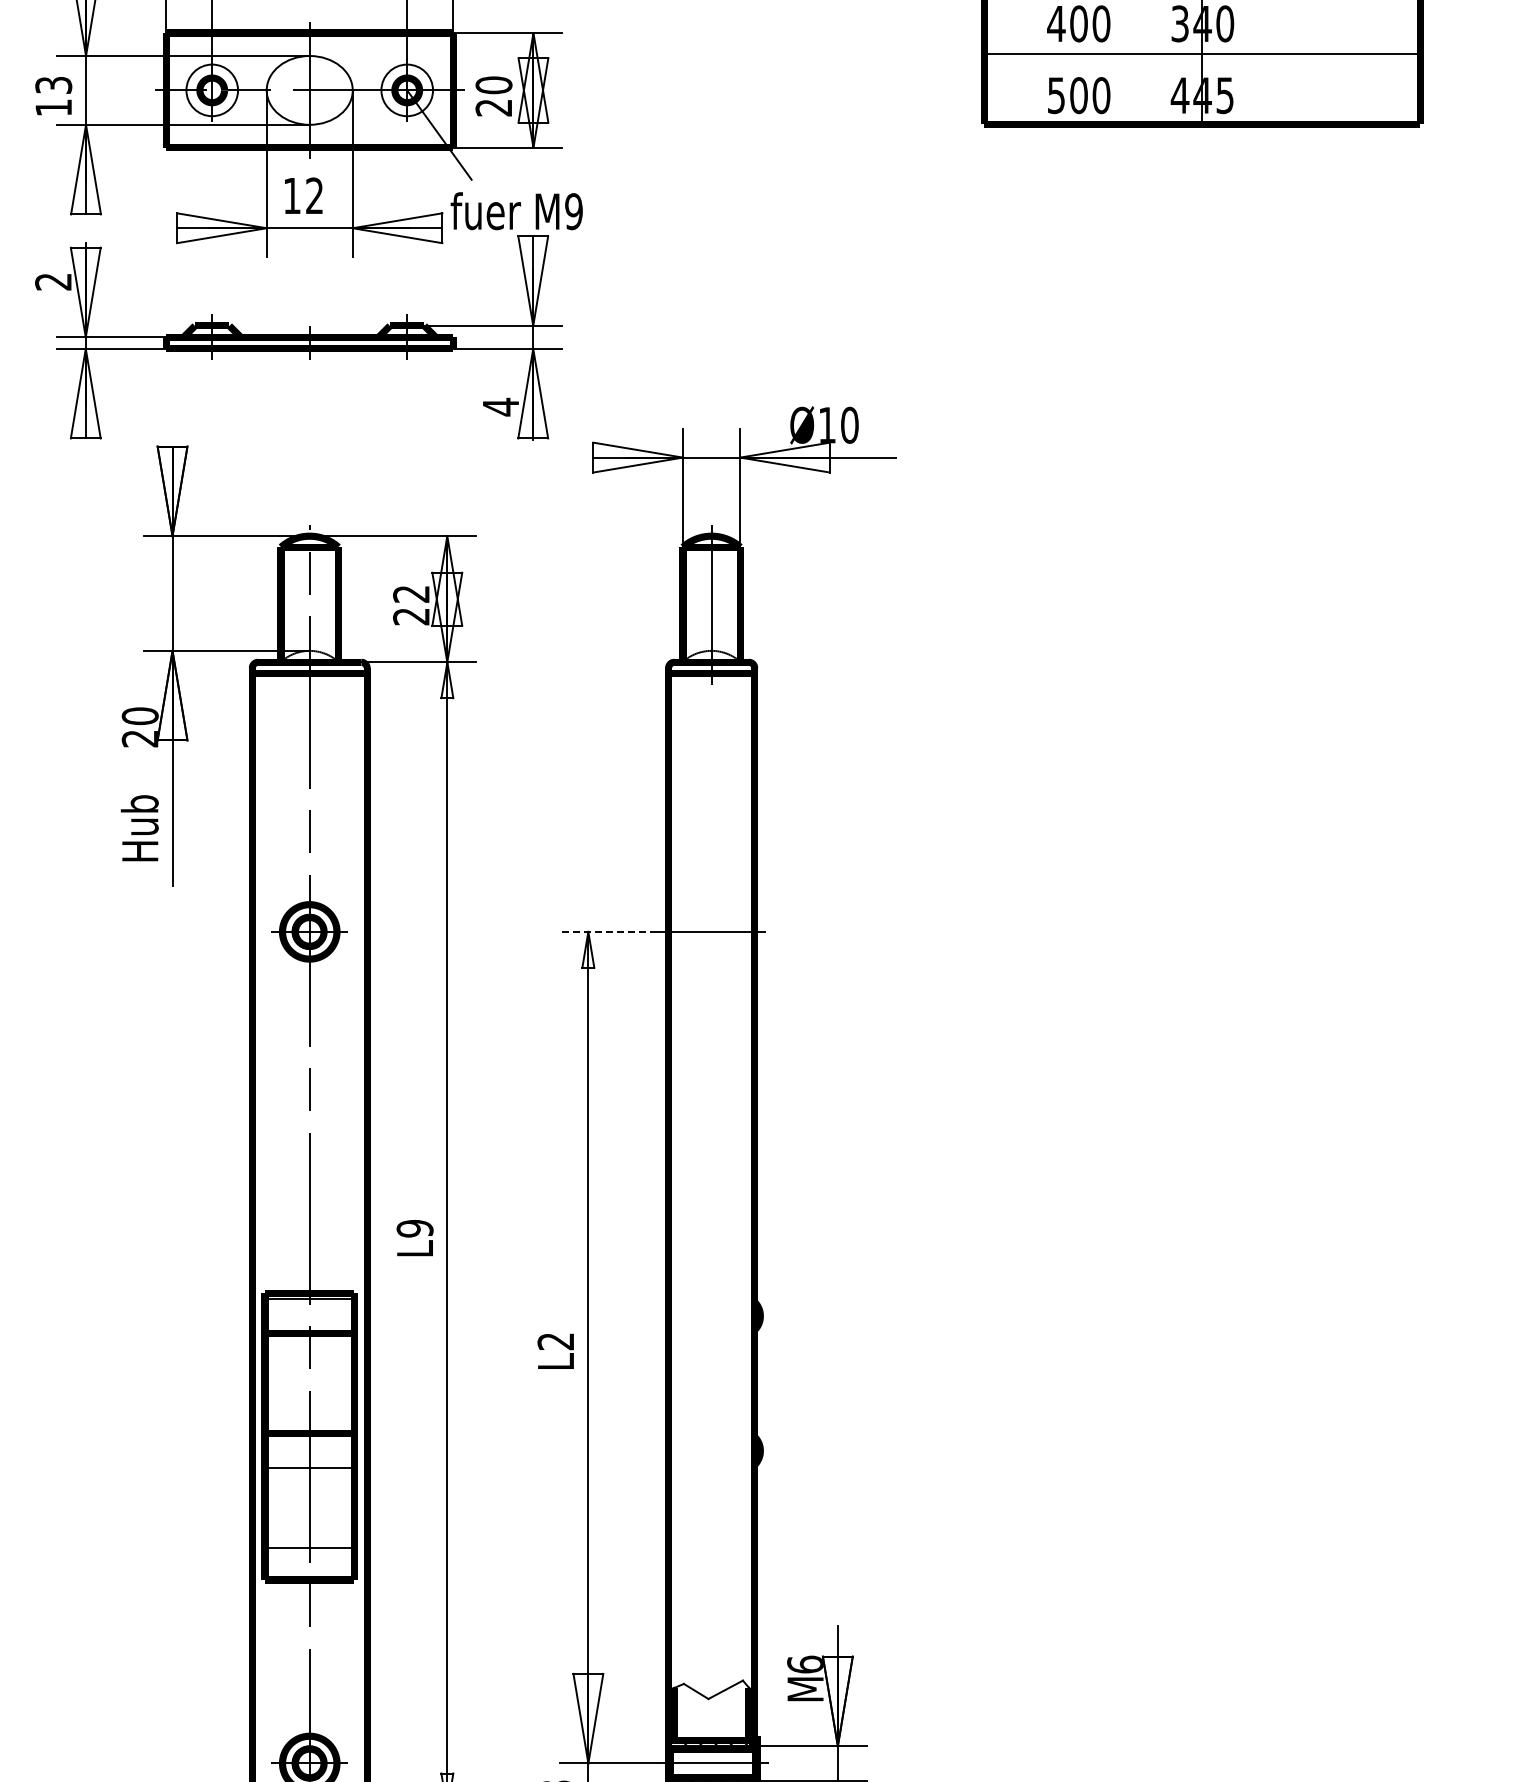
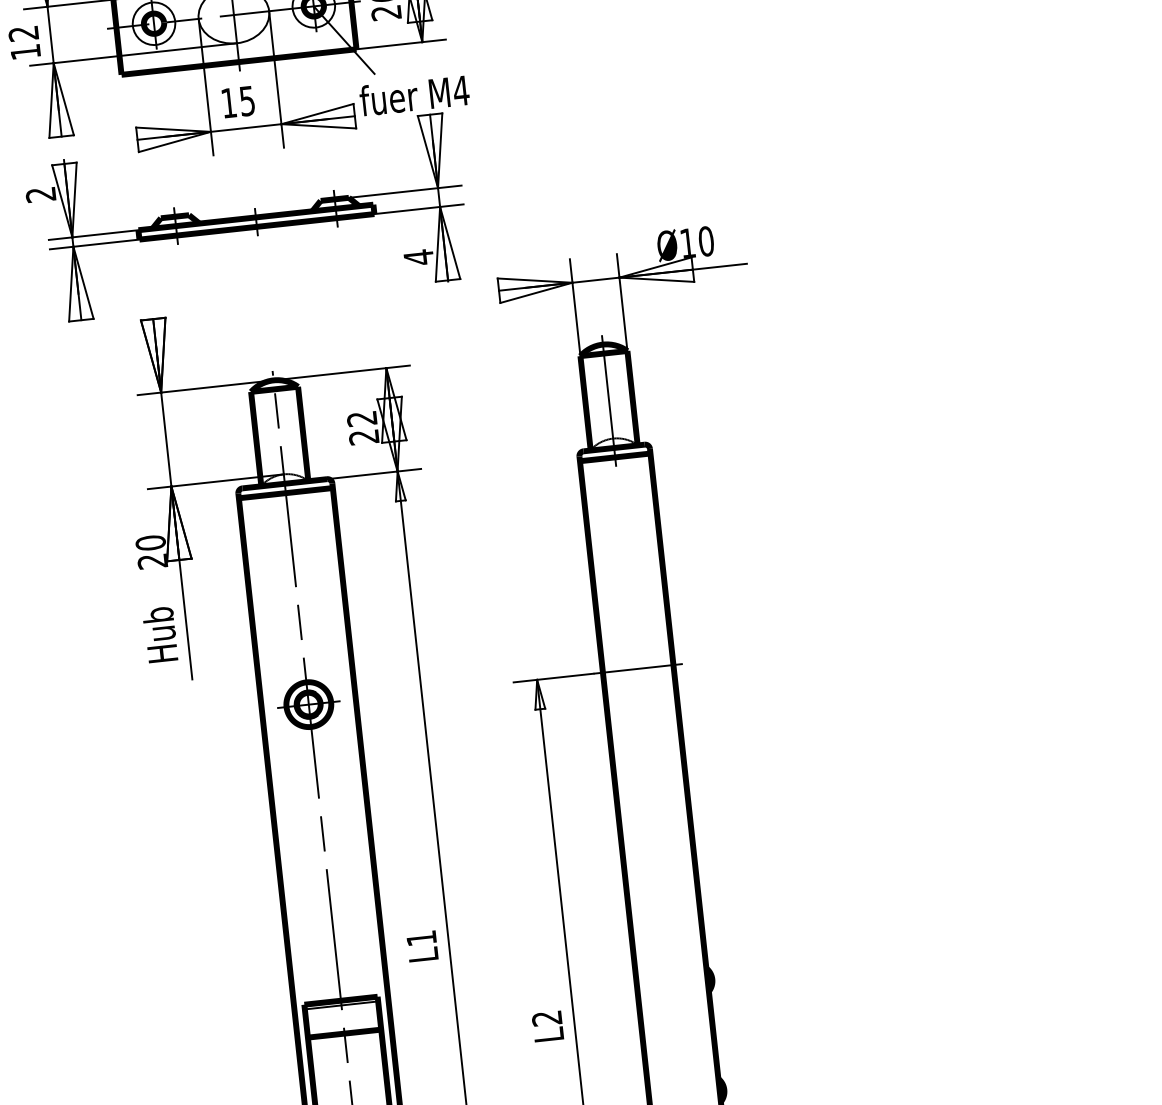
text: (53, 85) -> (23, 33), 13 -> 12
text: (314, 195) -> (247, 100), 12 -> 15
text: (573, 211) -> (460, 90), M9 -> M4
line: (608, 931) -> (553, 677), dashed -> solid
text: (414, 1228) -> (421, 938), L9 -> L1

